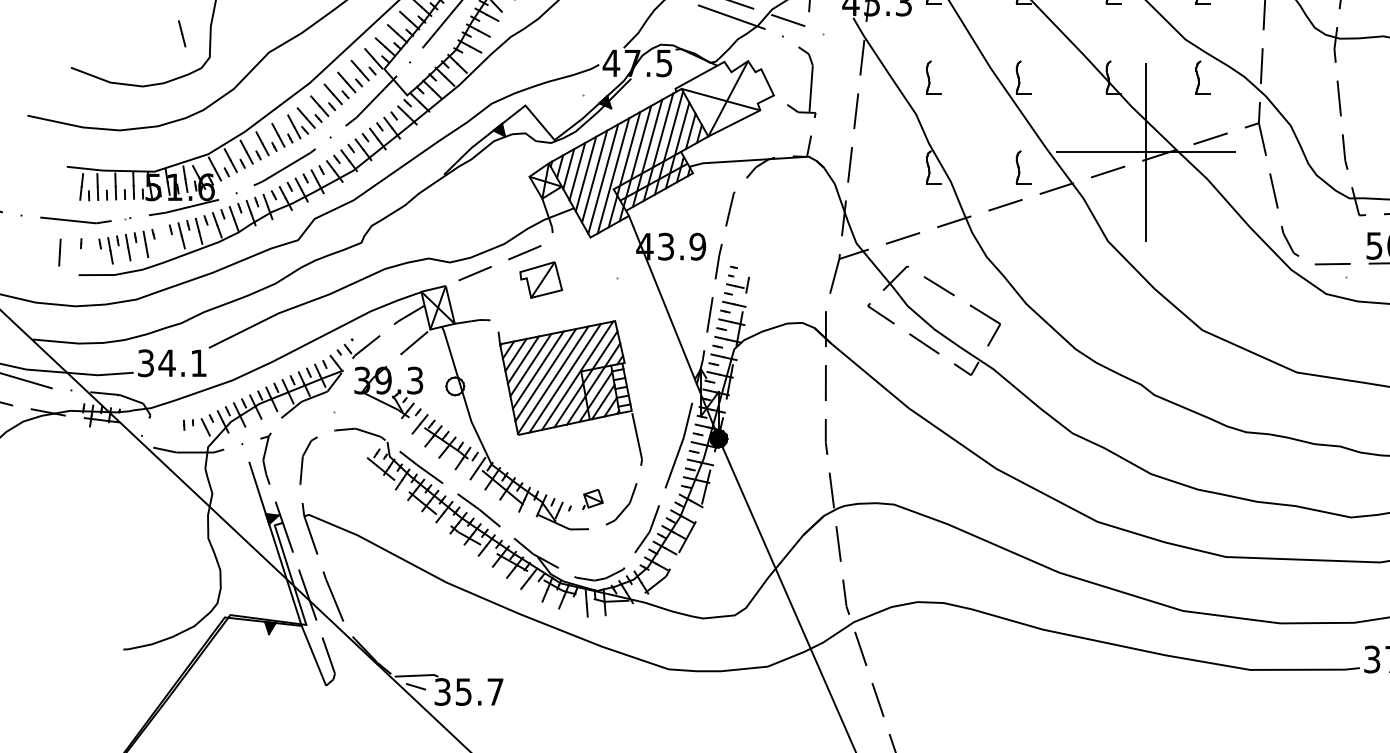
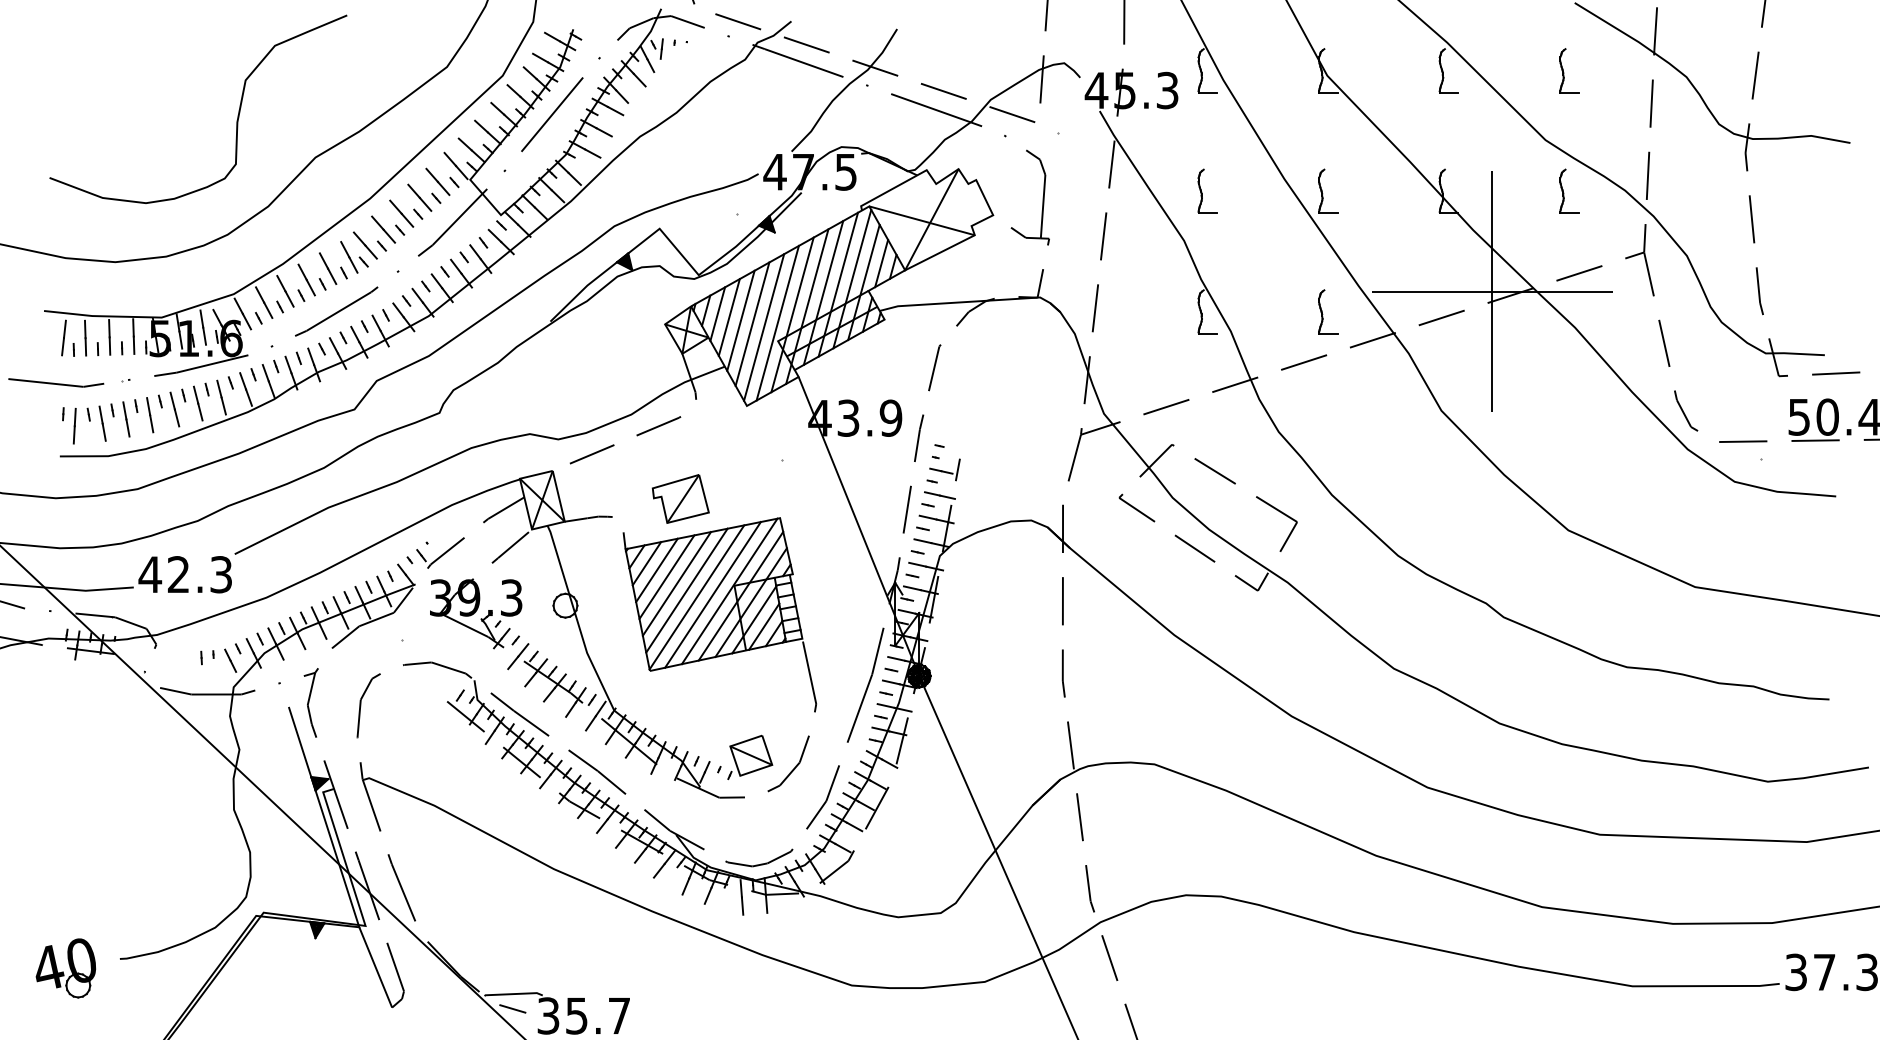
line: (181, 33) -> (174, 409), moved
line: (59, 252) -> (74, 426), moved
part: (540, 279) -> (680, 498), moved
text: (171, 363) -> (184, 574), 34.1 -> 42.3
part: (593, 499) -> (750, 757), size x1.67
part: (82, 656) -> (65, 968), added

